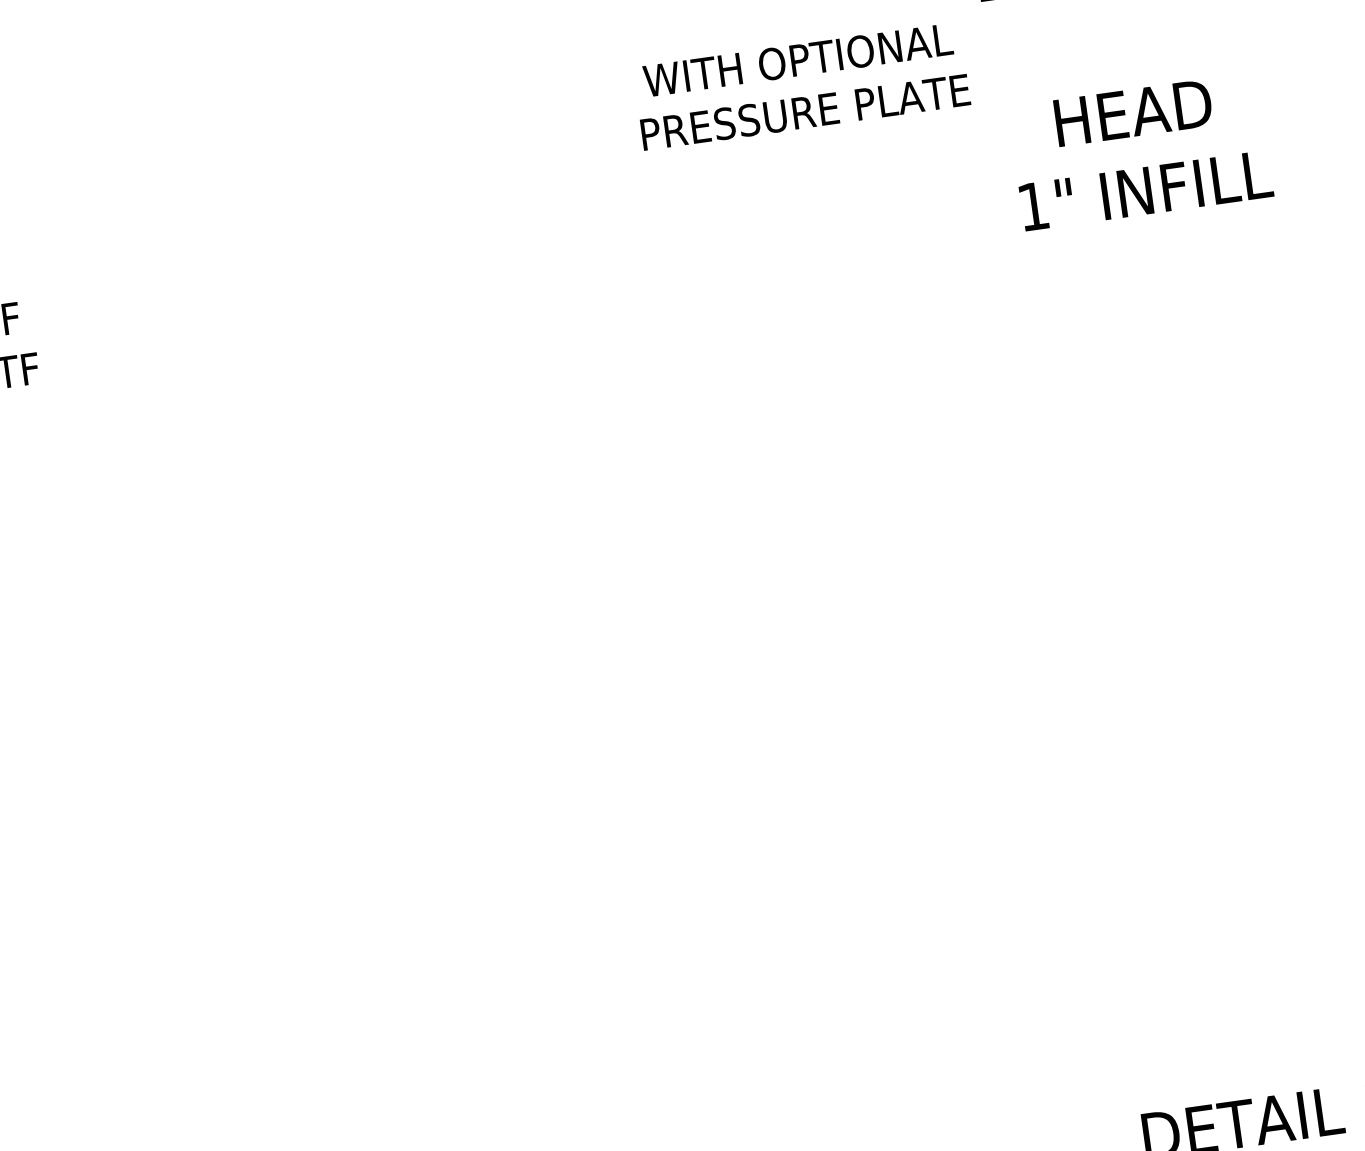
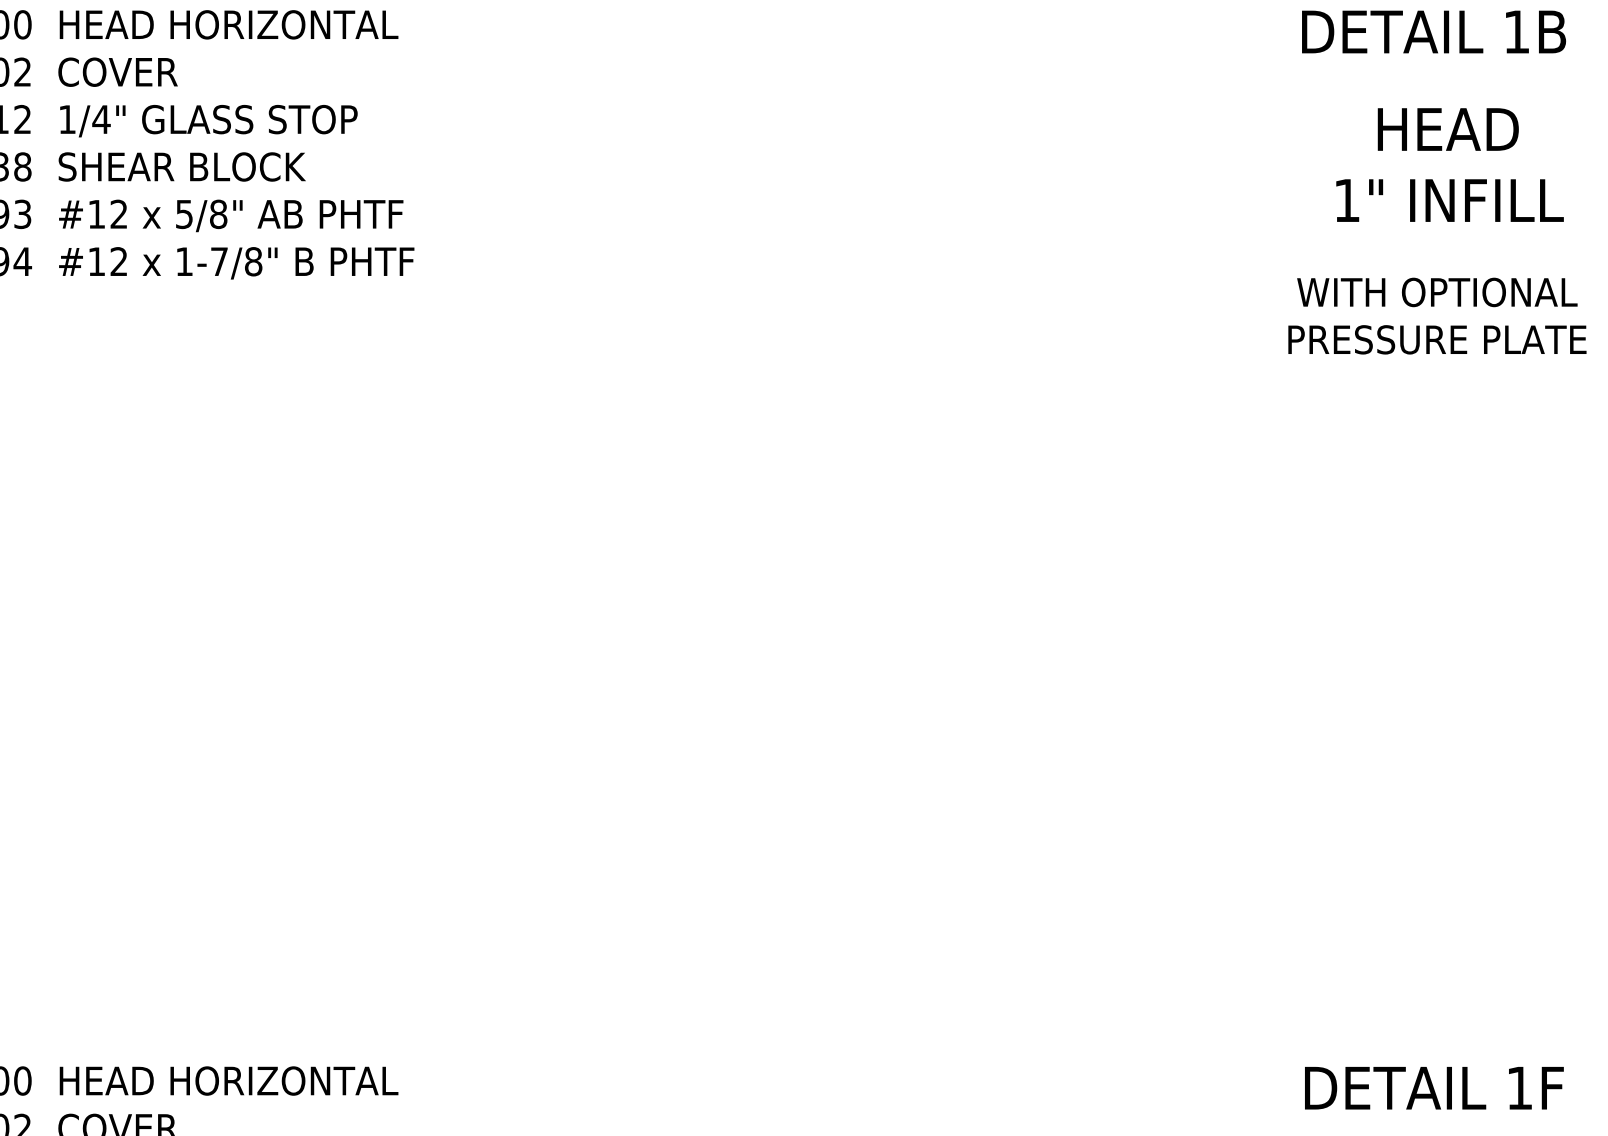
text: (801, 85) -> (1437, 315), moved
text: (1140, 151) -> (1449, 164), moved

